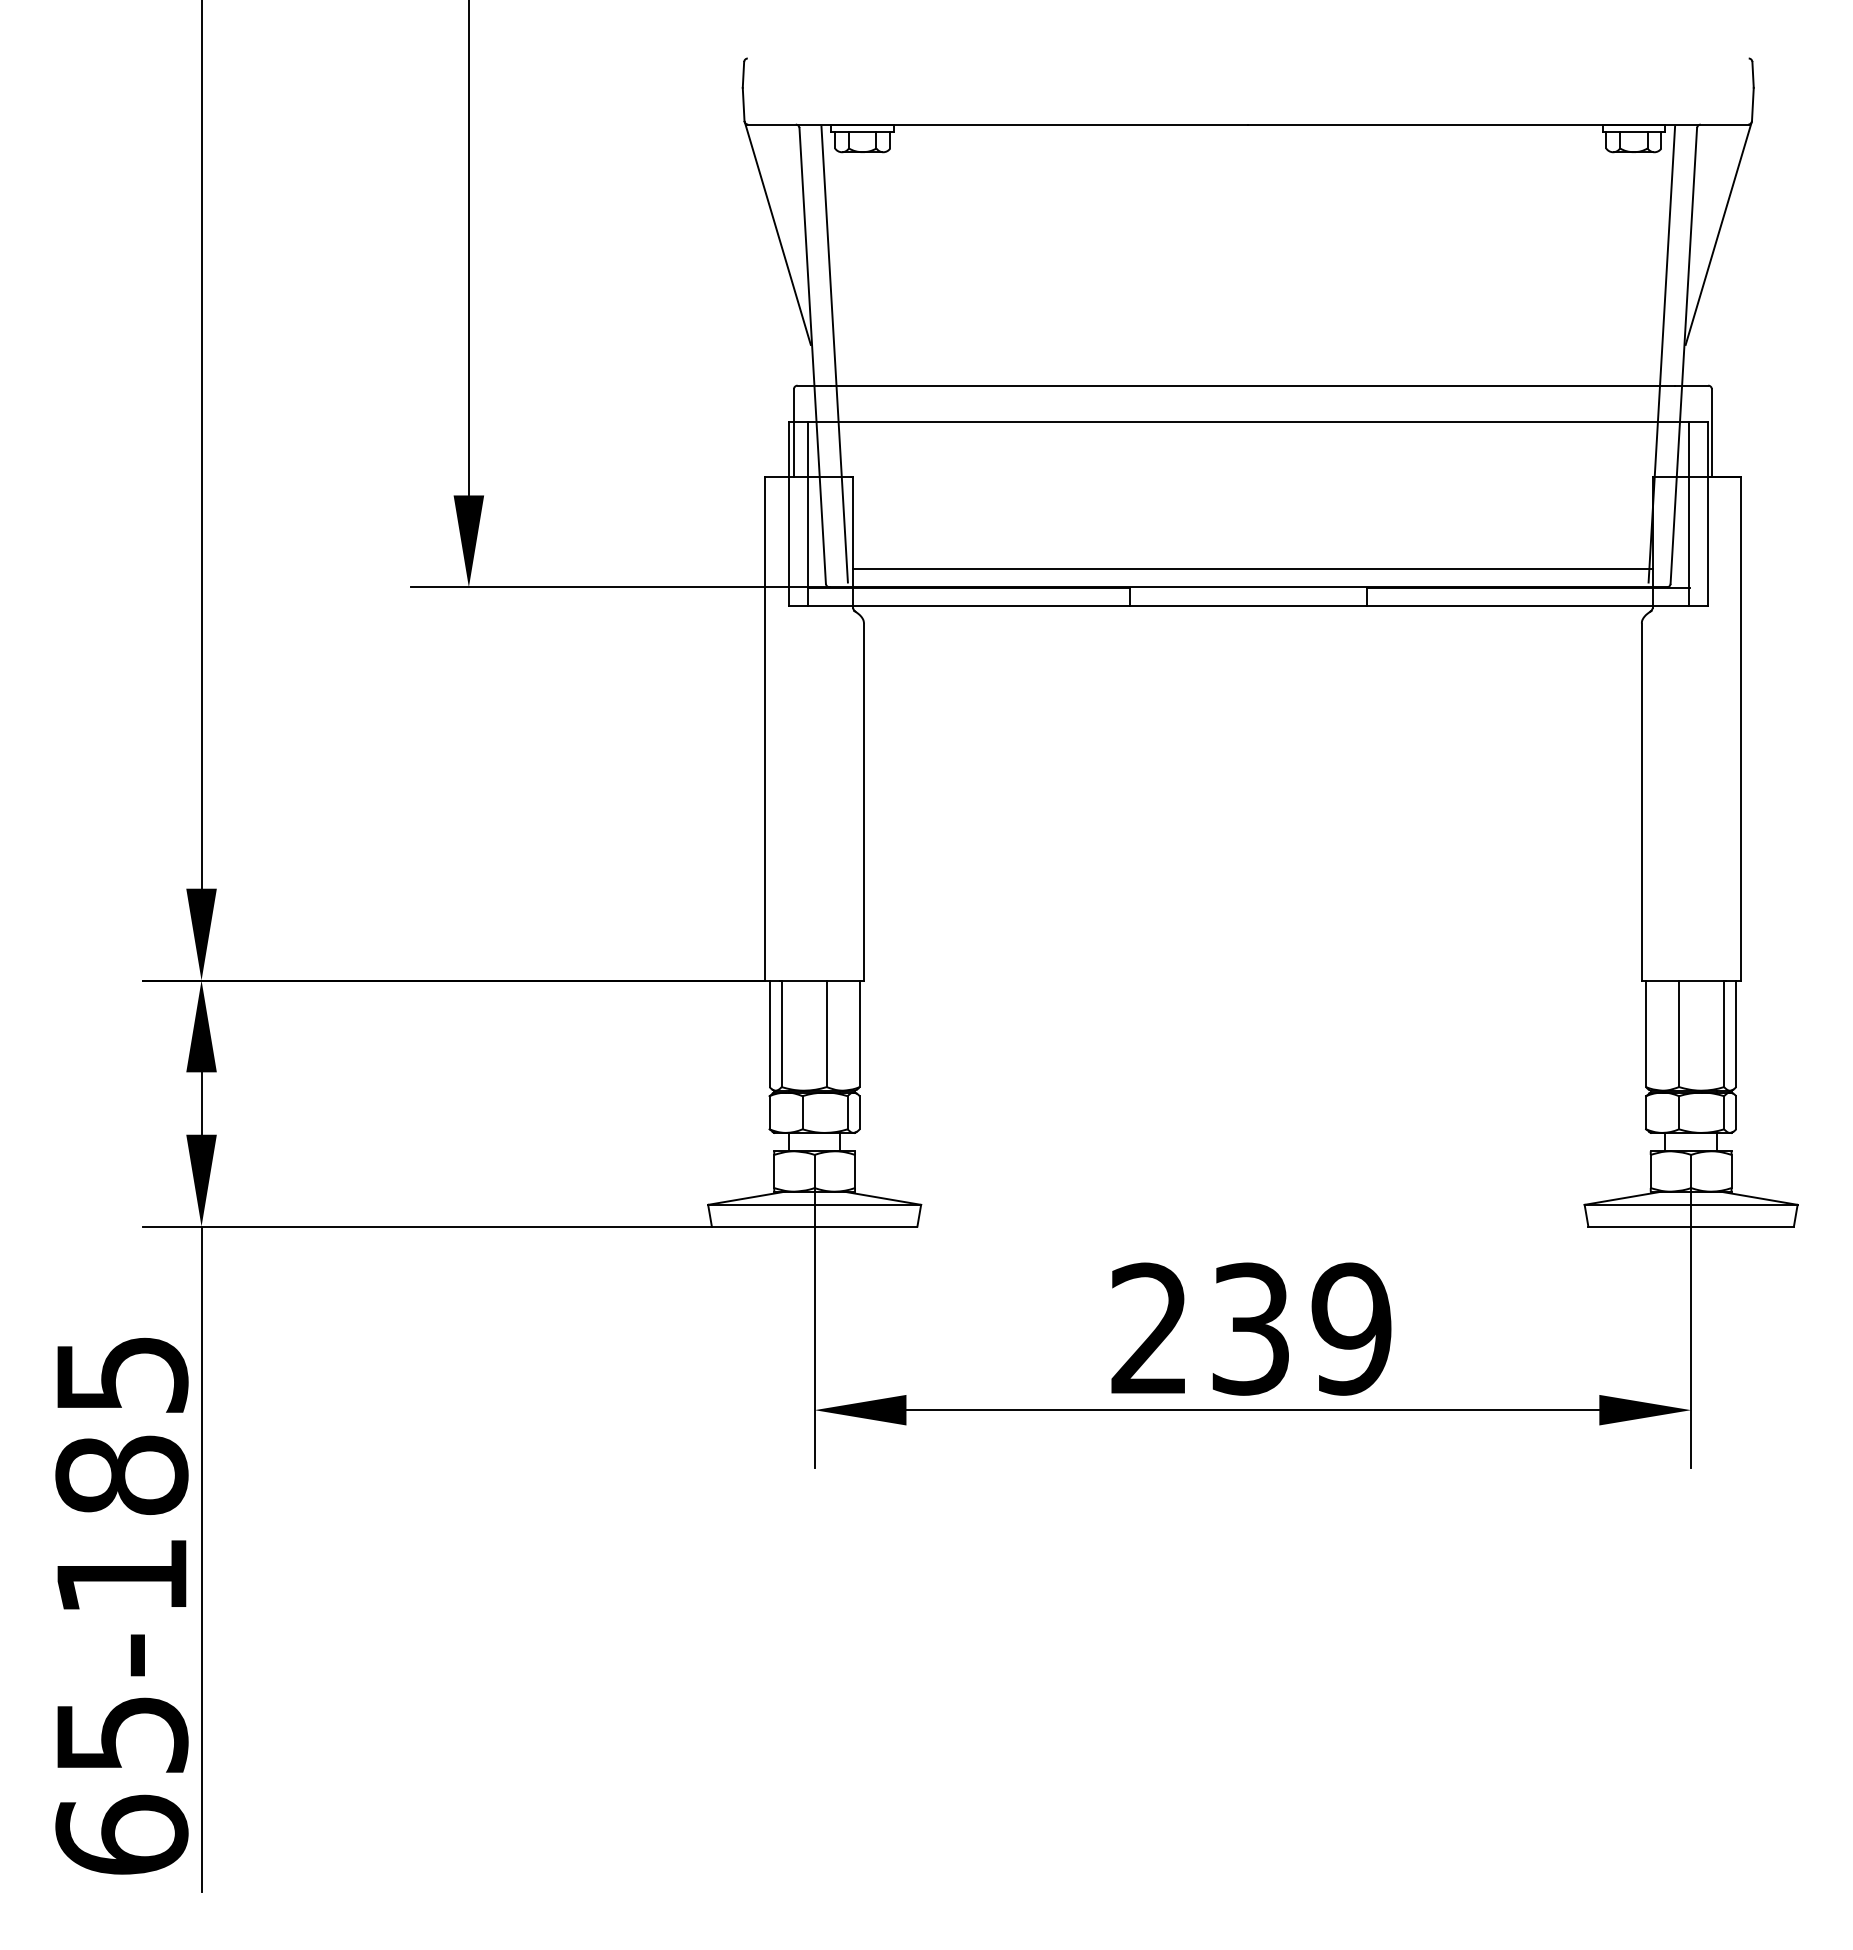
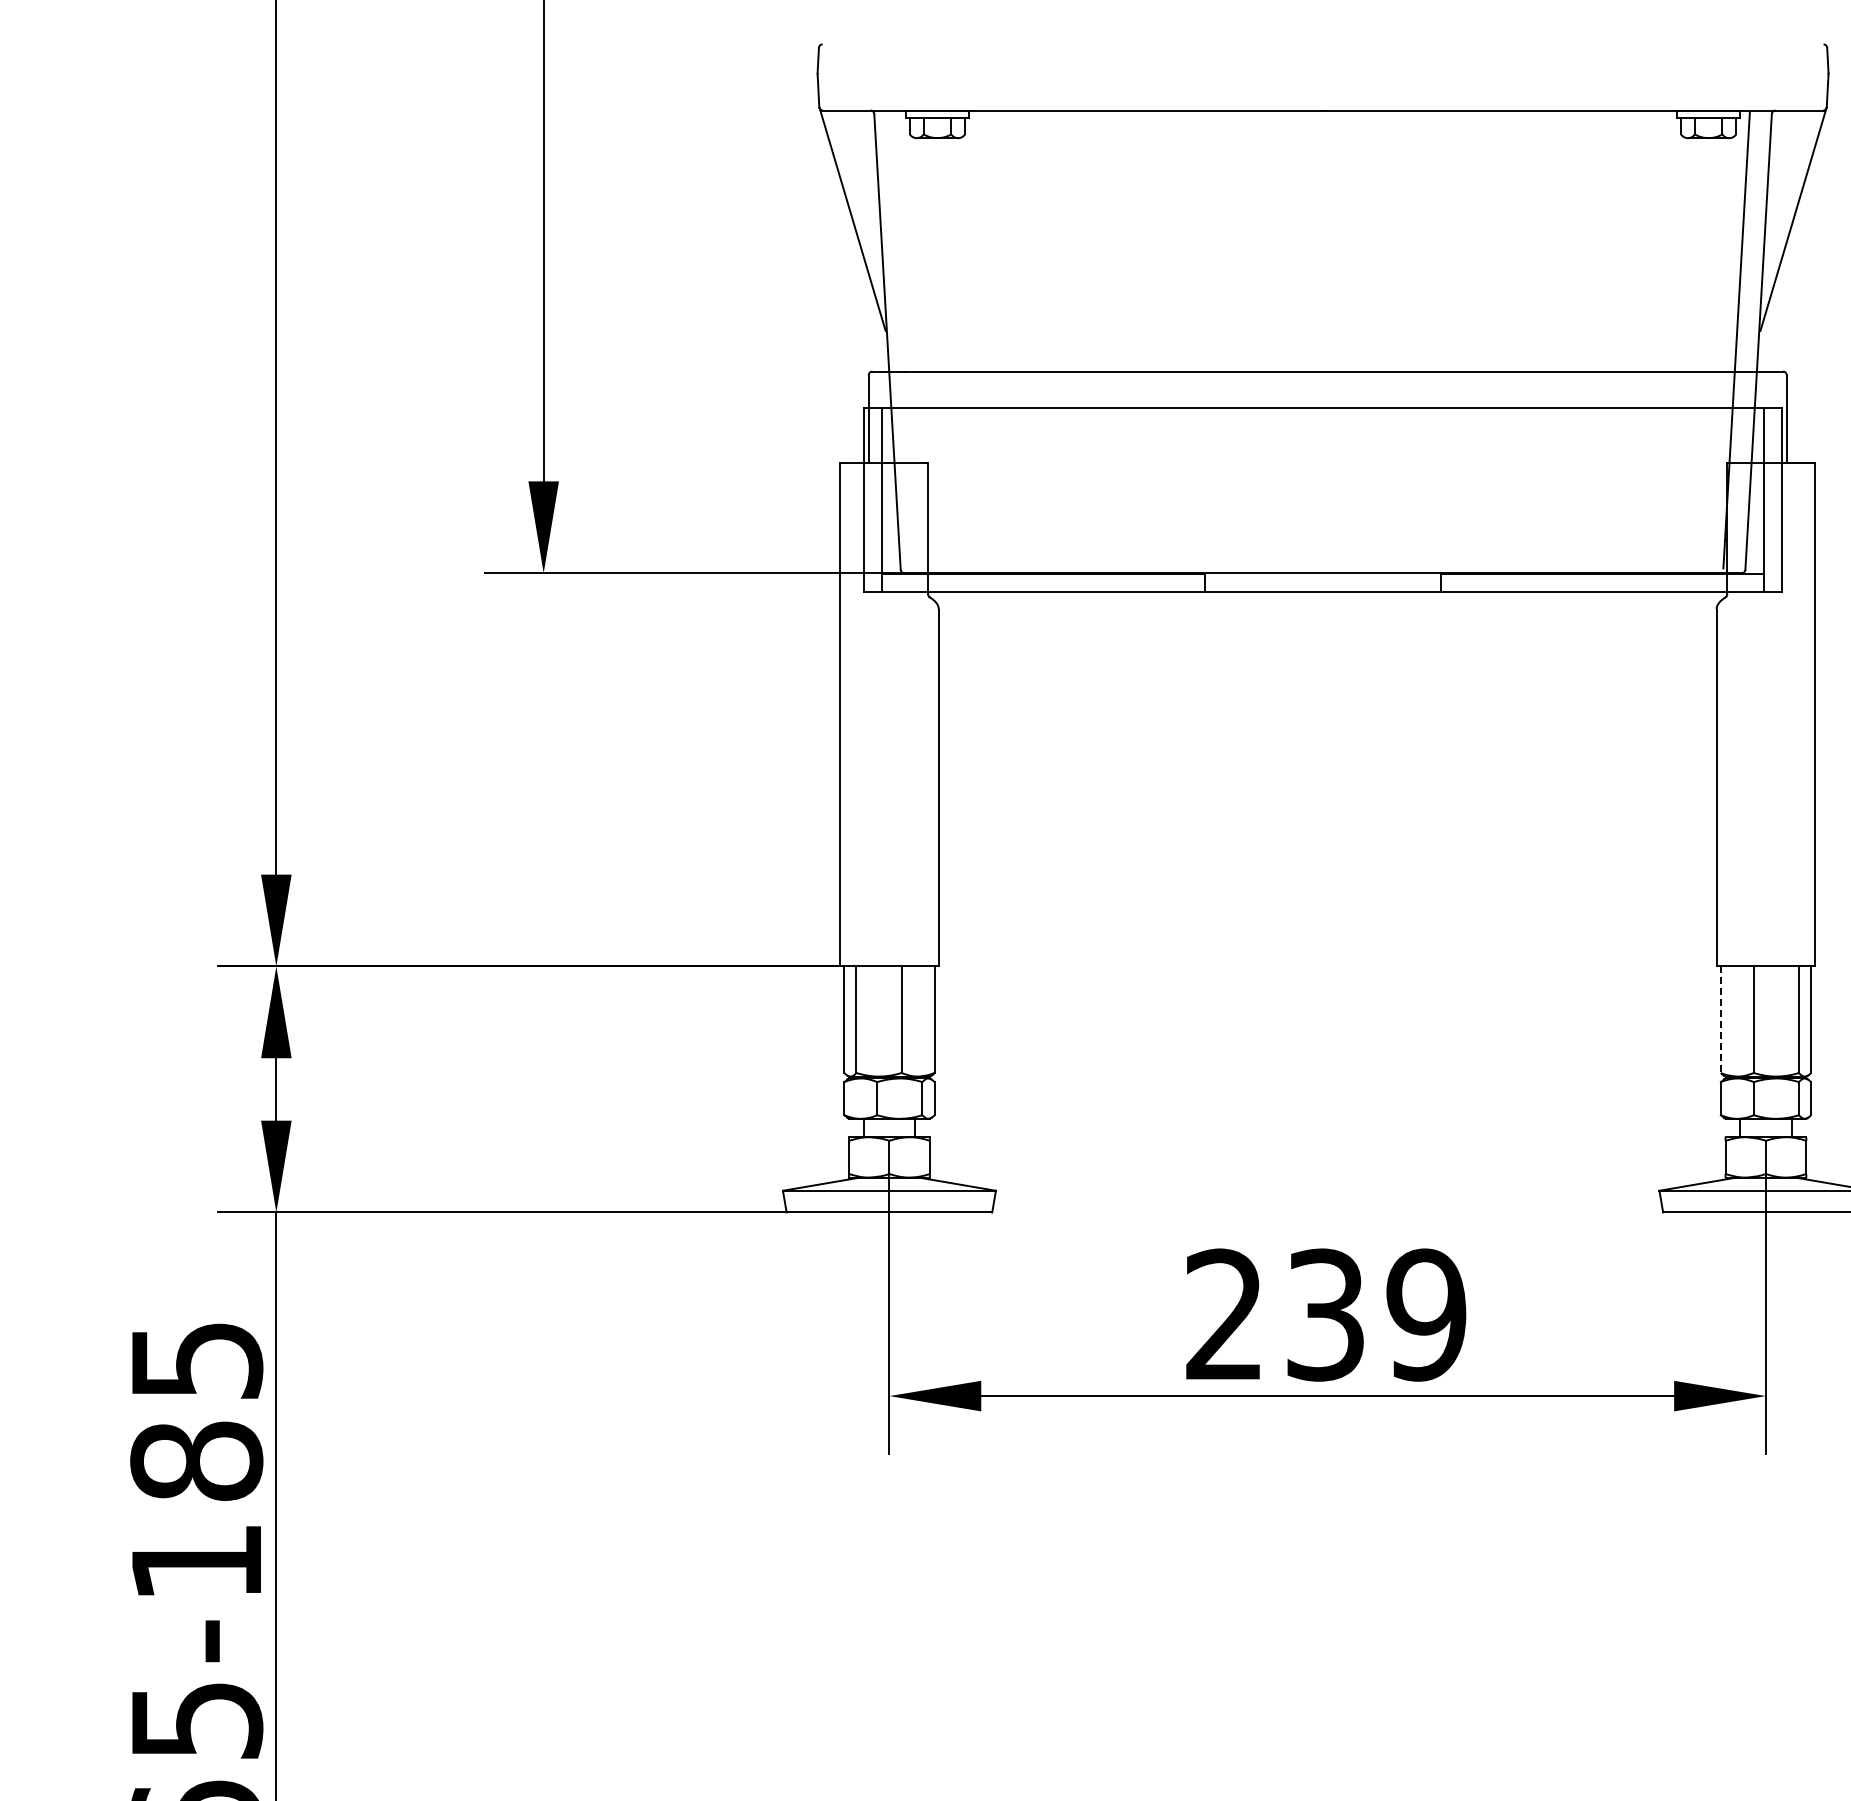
line: (834, 354) -> (909, 340), removed
line: (1252, 569) -> (1327, 555), removed
line: (1646, 1034) -> (1721, 1020), solid -> dashed

